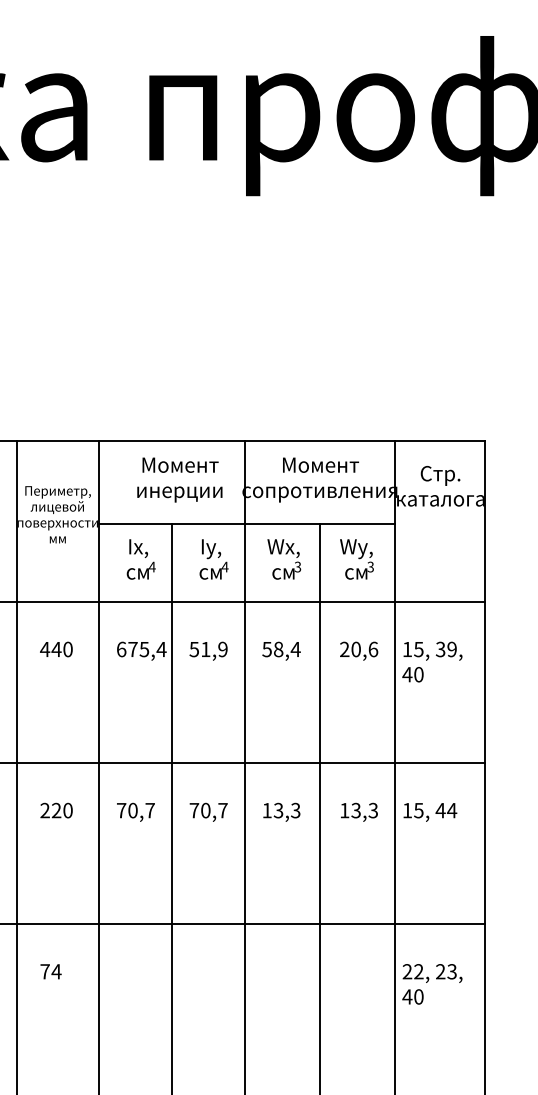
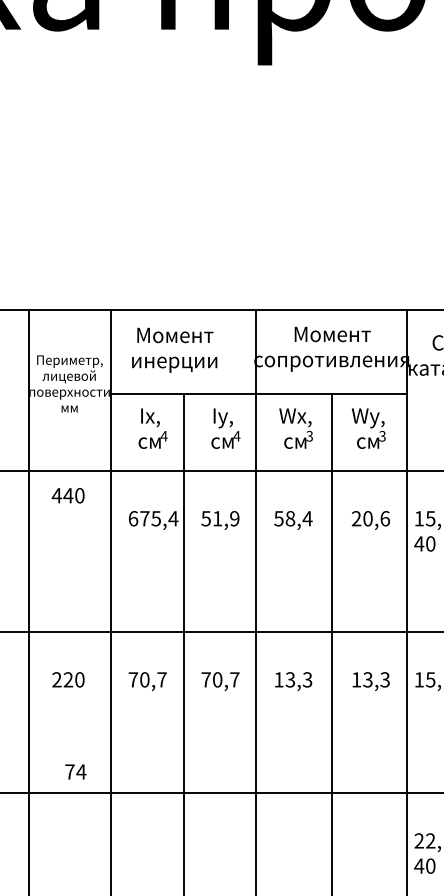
text: (179, 479) -> (174, 349), moved
text: (56, 649) -> (68, 495), moved
text: (50, 971) -> (75, 771), moved

